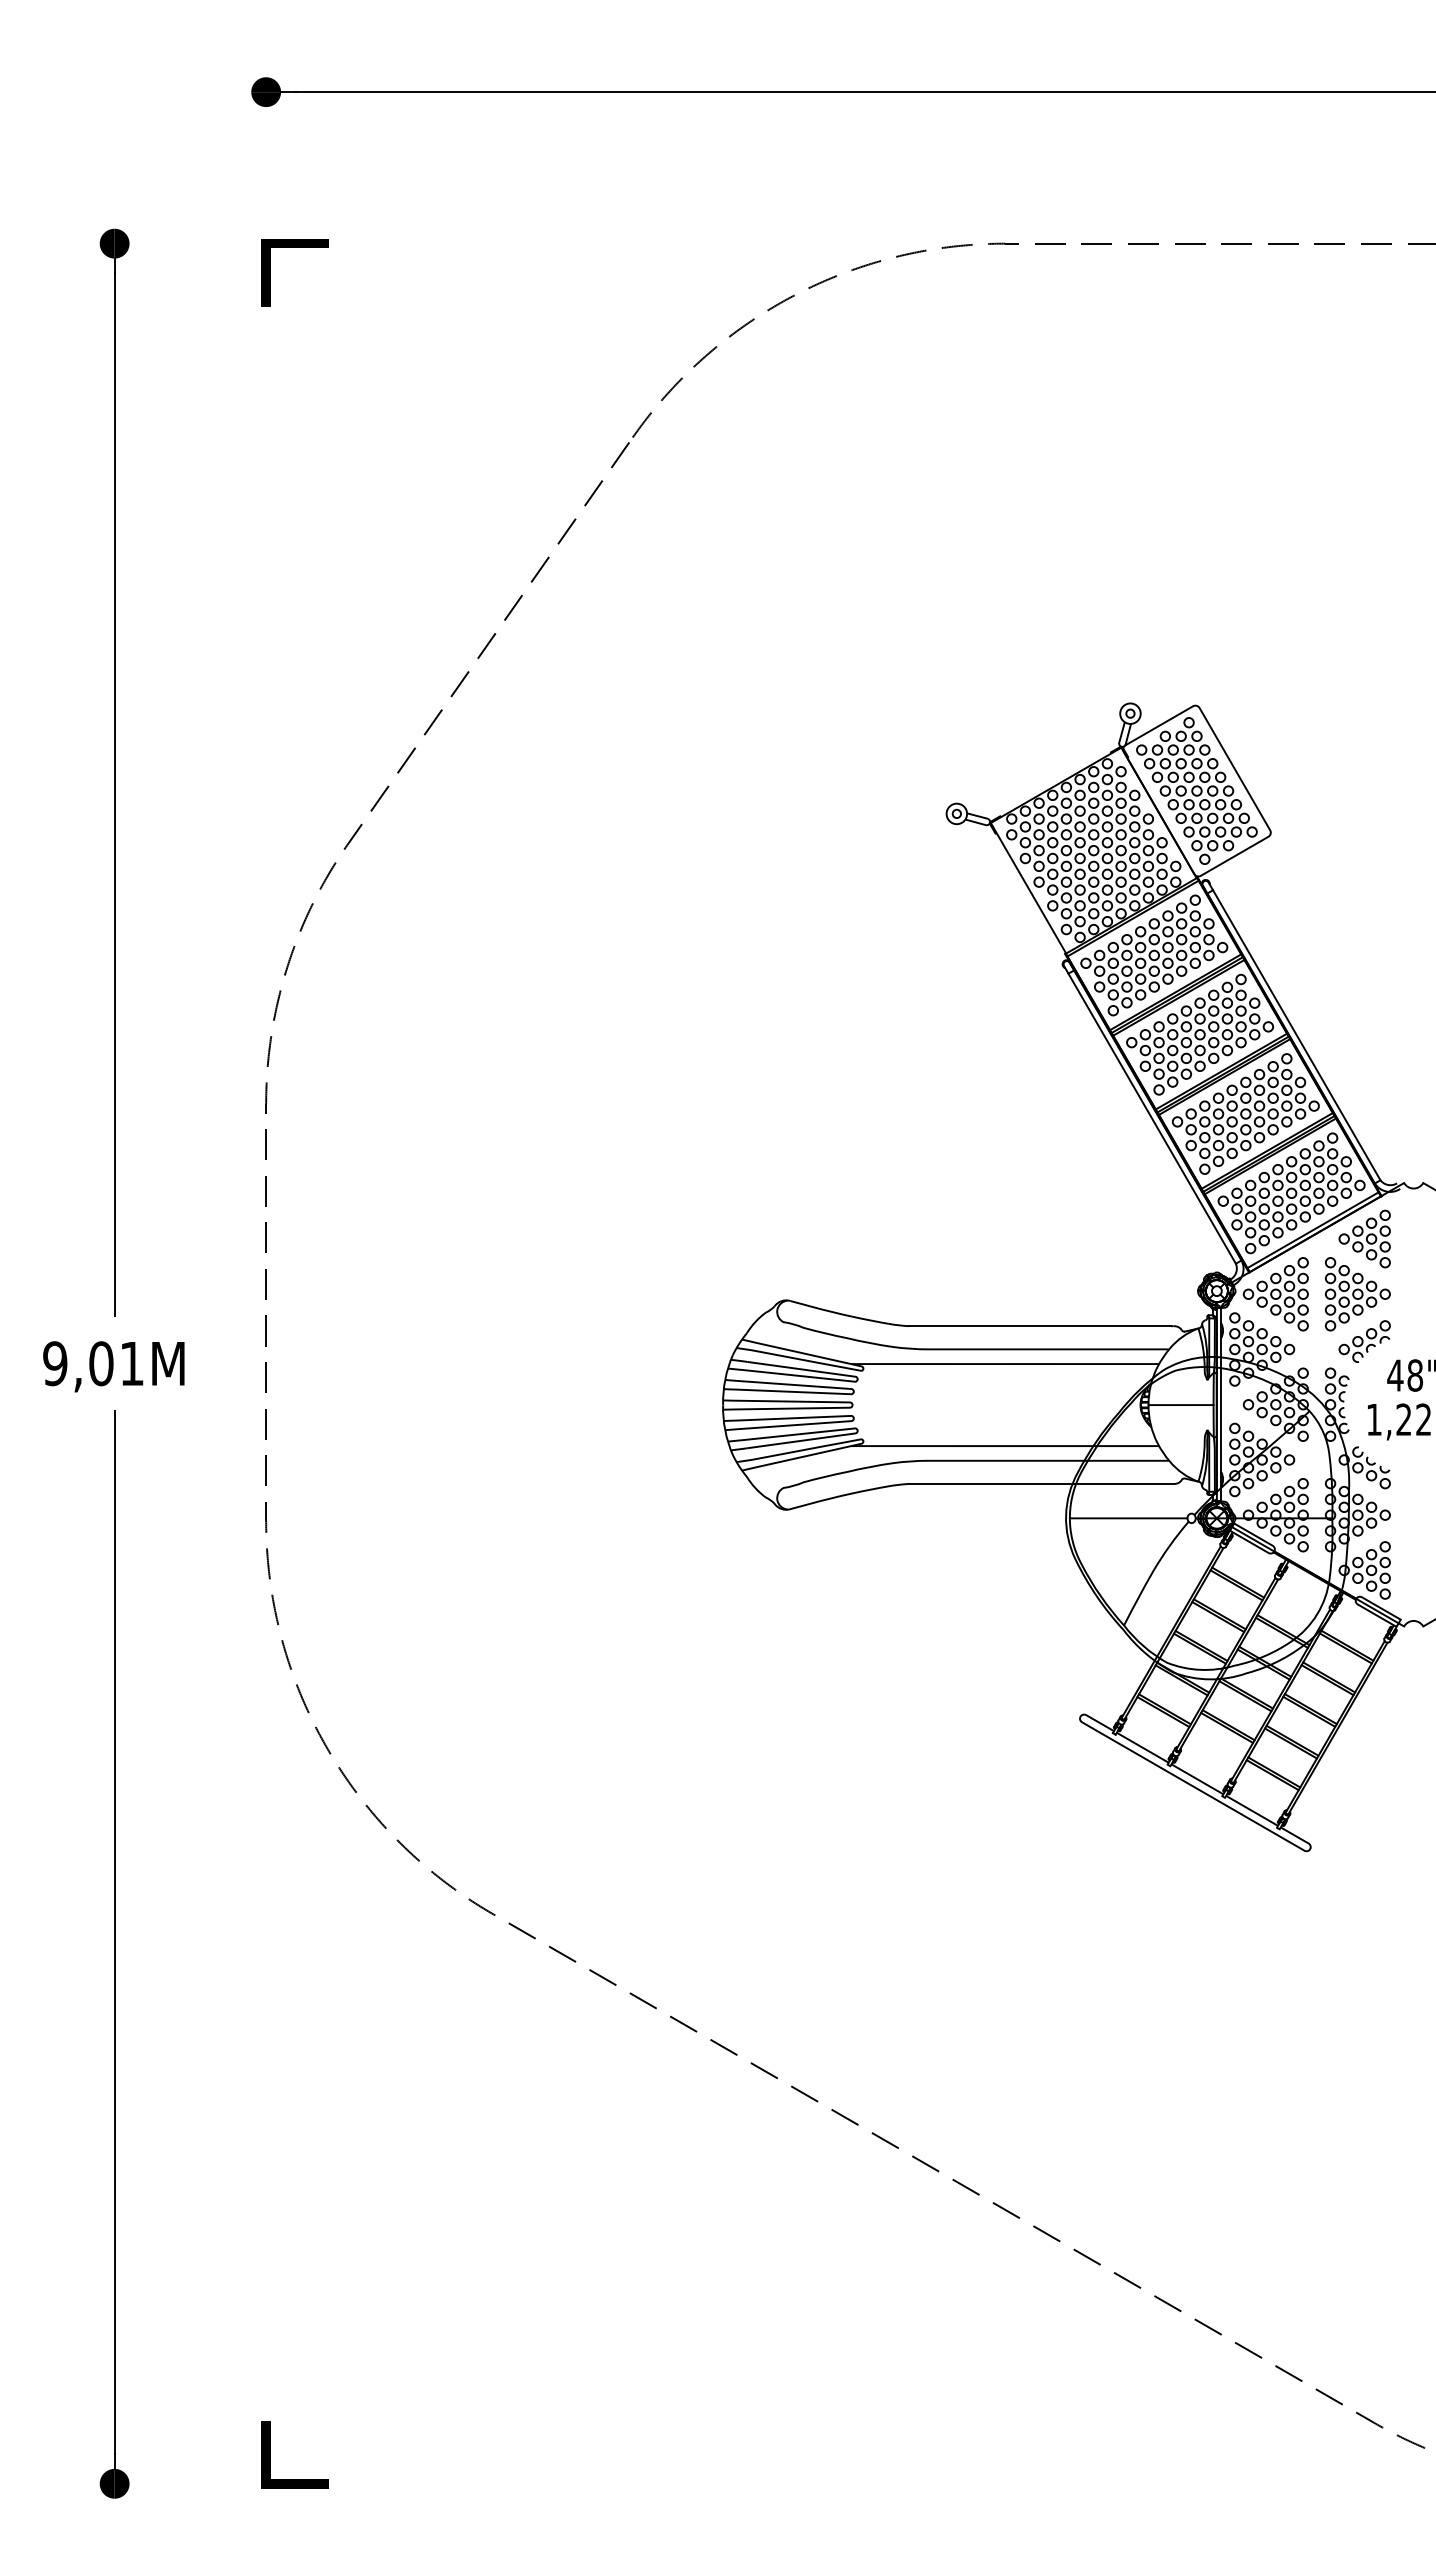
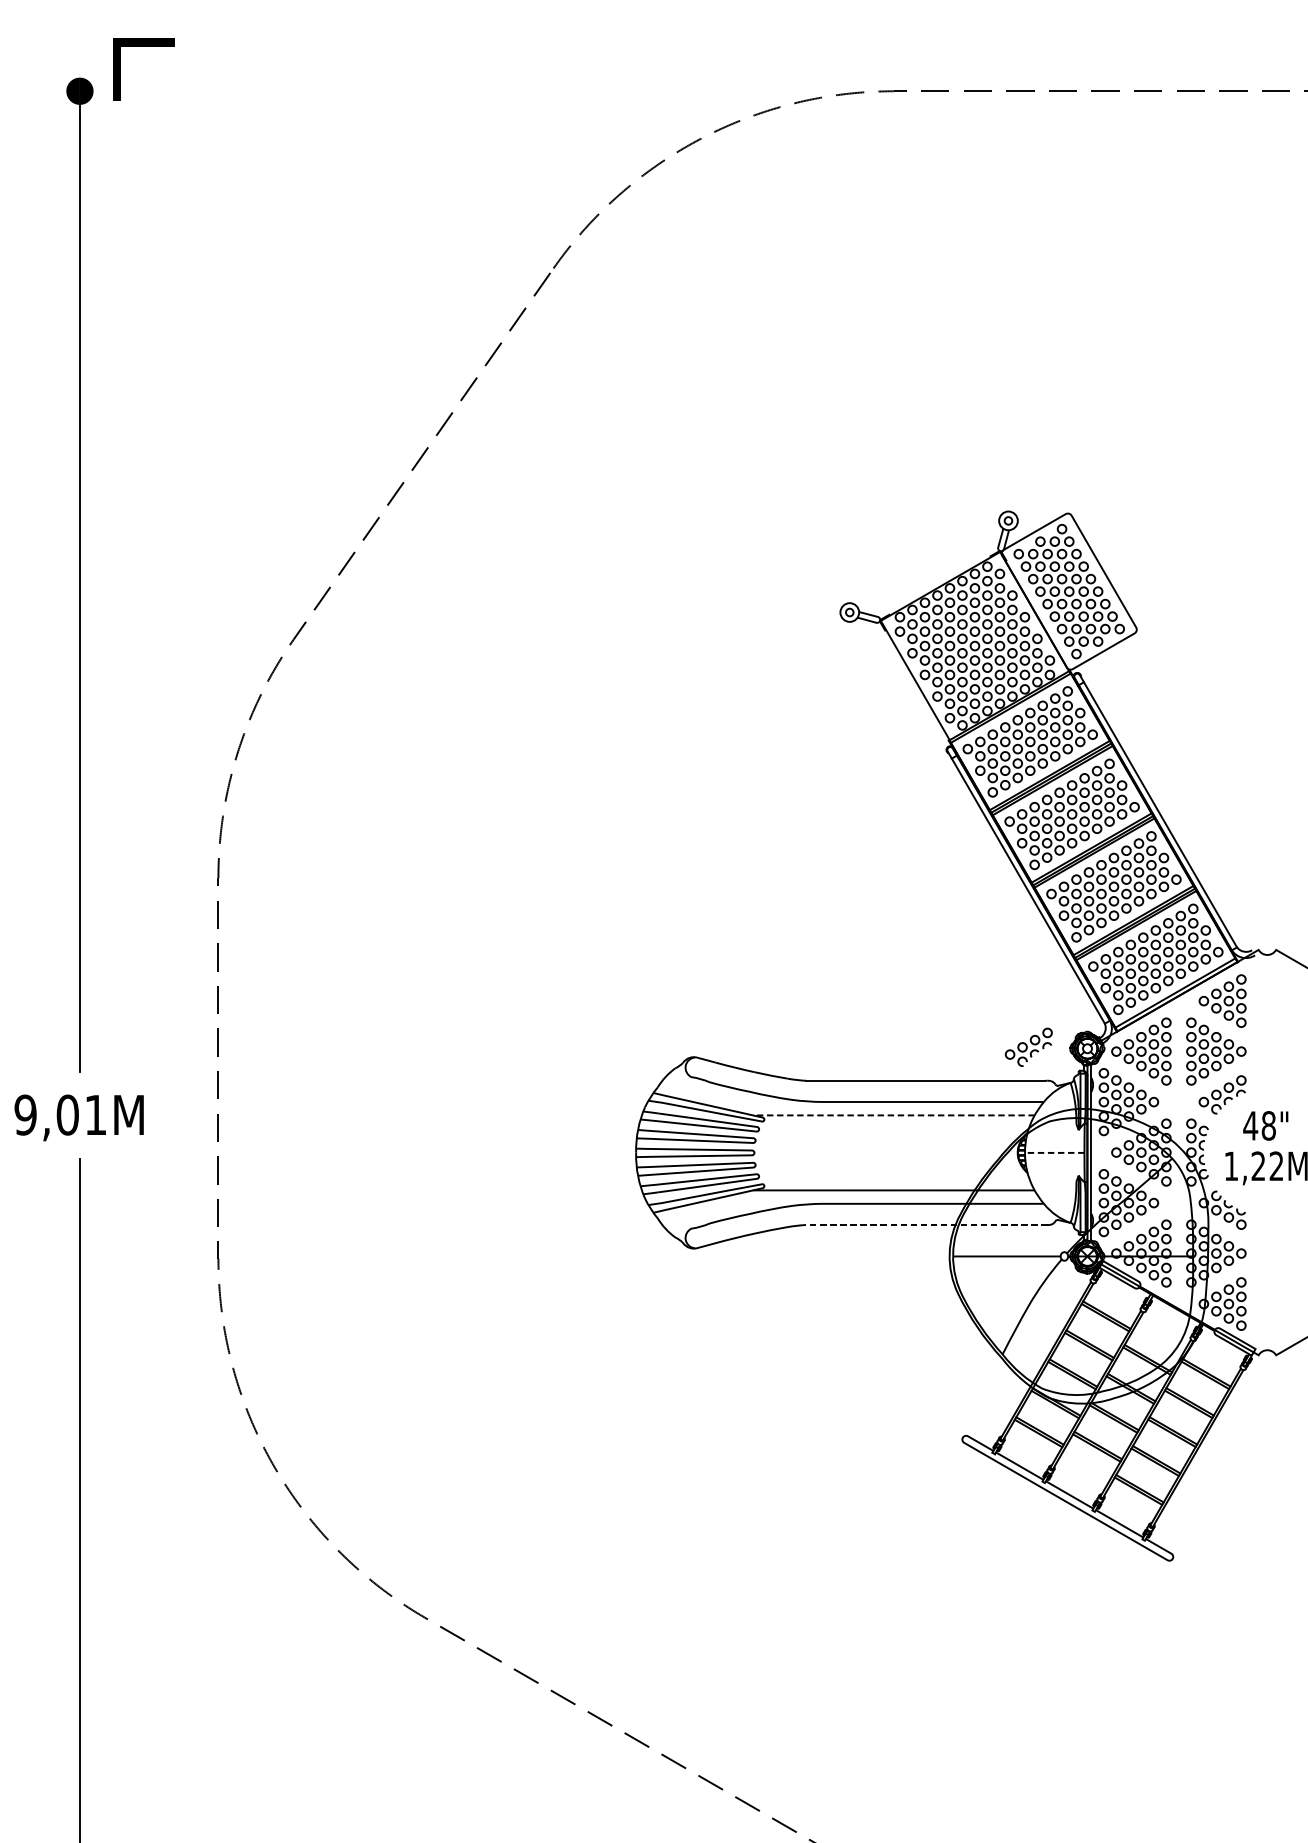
line: (270, 272) -> (120, 69), moved
part: (1152, 1289) -> (1028, 1047), added
line: (1004, 1364) -> (893, 1115), solid -> dashed
line: (1180, 1405) -> (1054, 1153), solid -> dashed
line: (1040, 1484) -> (926, 1225), solid -> dashed

